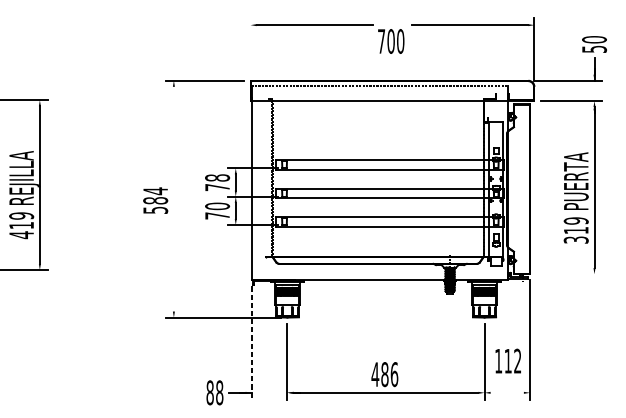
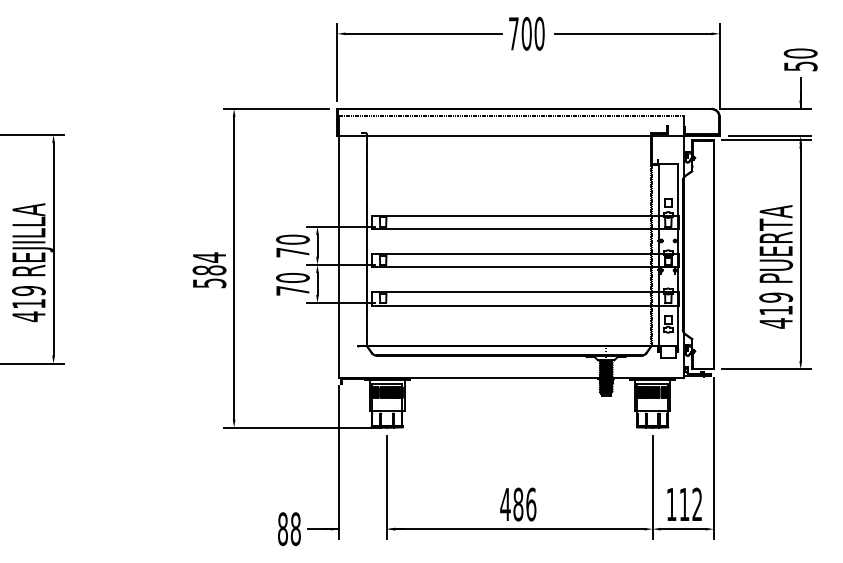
text: (390, 41) -> (526, 33), moved
line: (250, 45) -> (337, 61), added
line: (569, 104) -> (766, 140), added
text: (217, 177) -> (292, 239), 78 -> 70
line: (174, 198) -> (234, 267), added
text: (576, 240) -> (776, 323), 319 -> 419
line: (569, 274) -> (766, 369), added
line: (252, 343) -> (339, 462), dashed -> solid
text: (508, 360) -> (684, 503), moved
line: (506, 393) -> (682, 529), added

